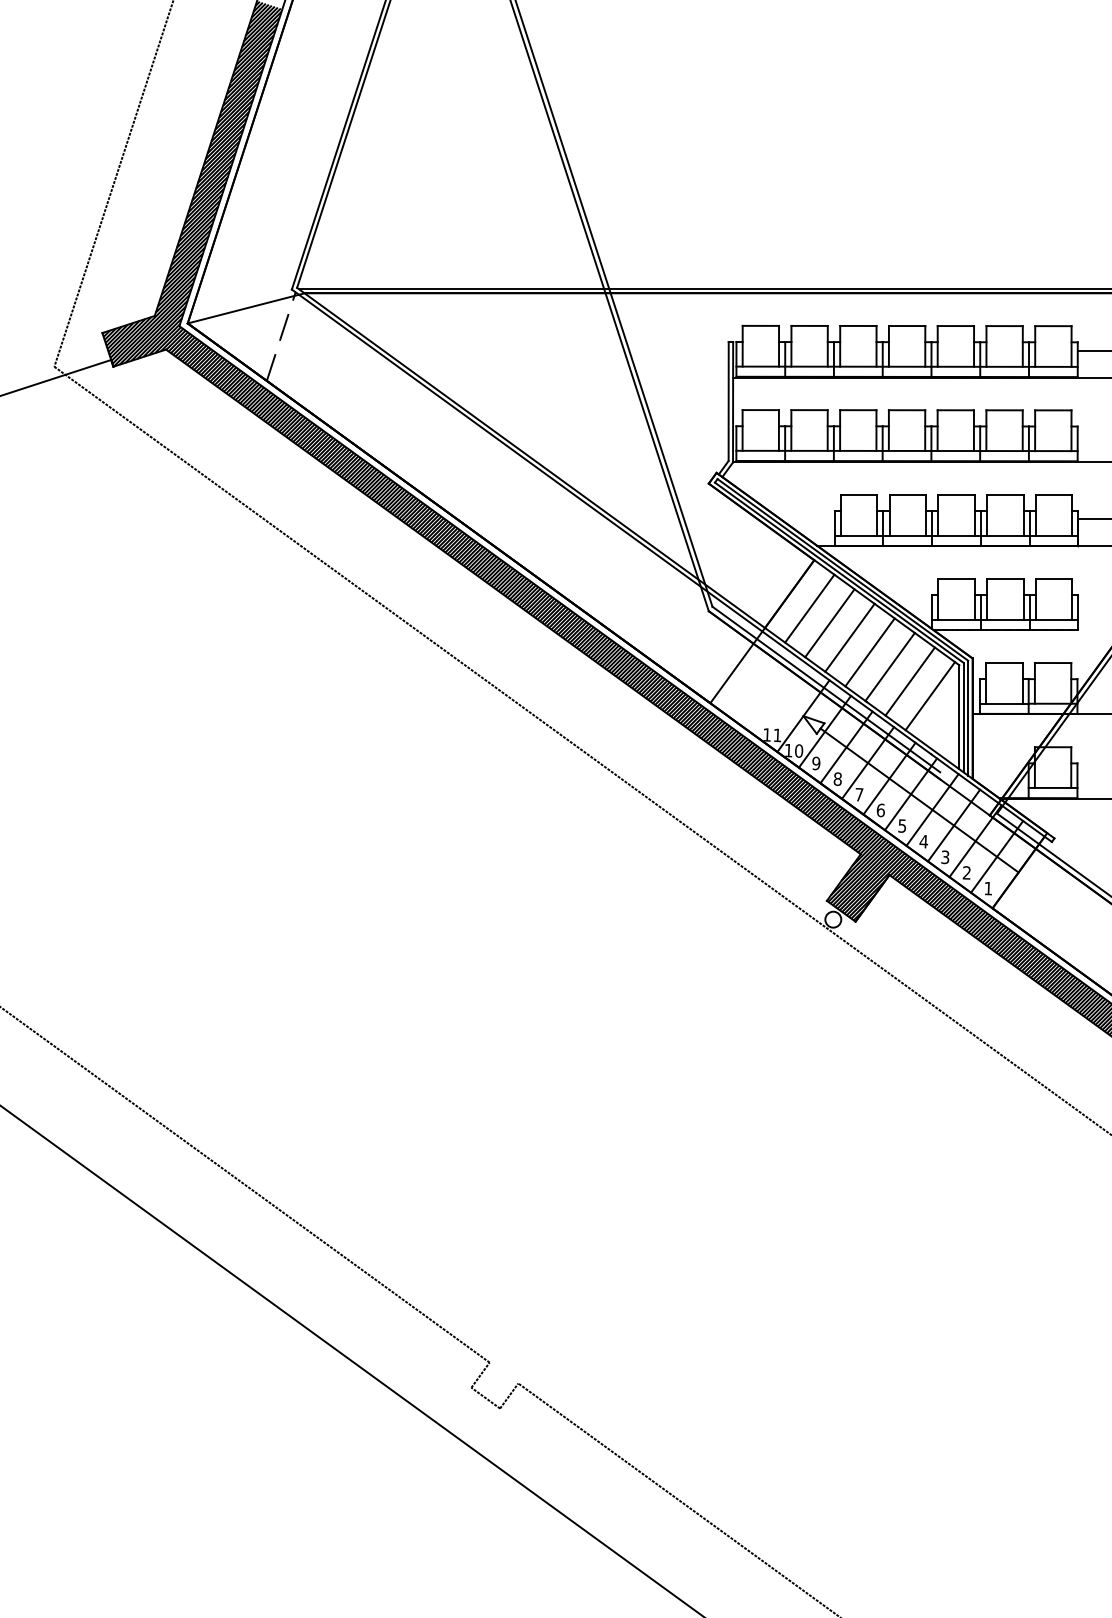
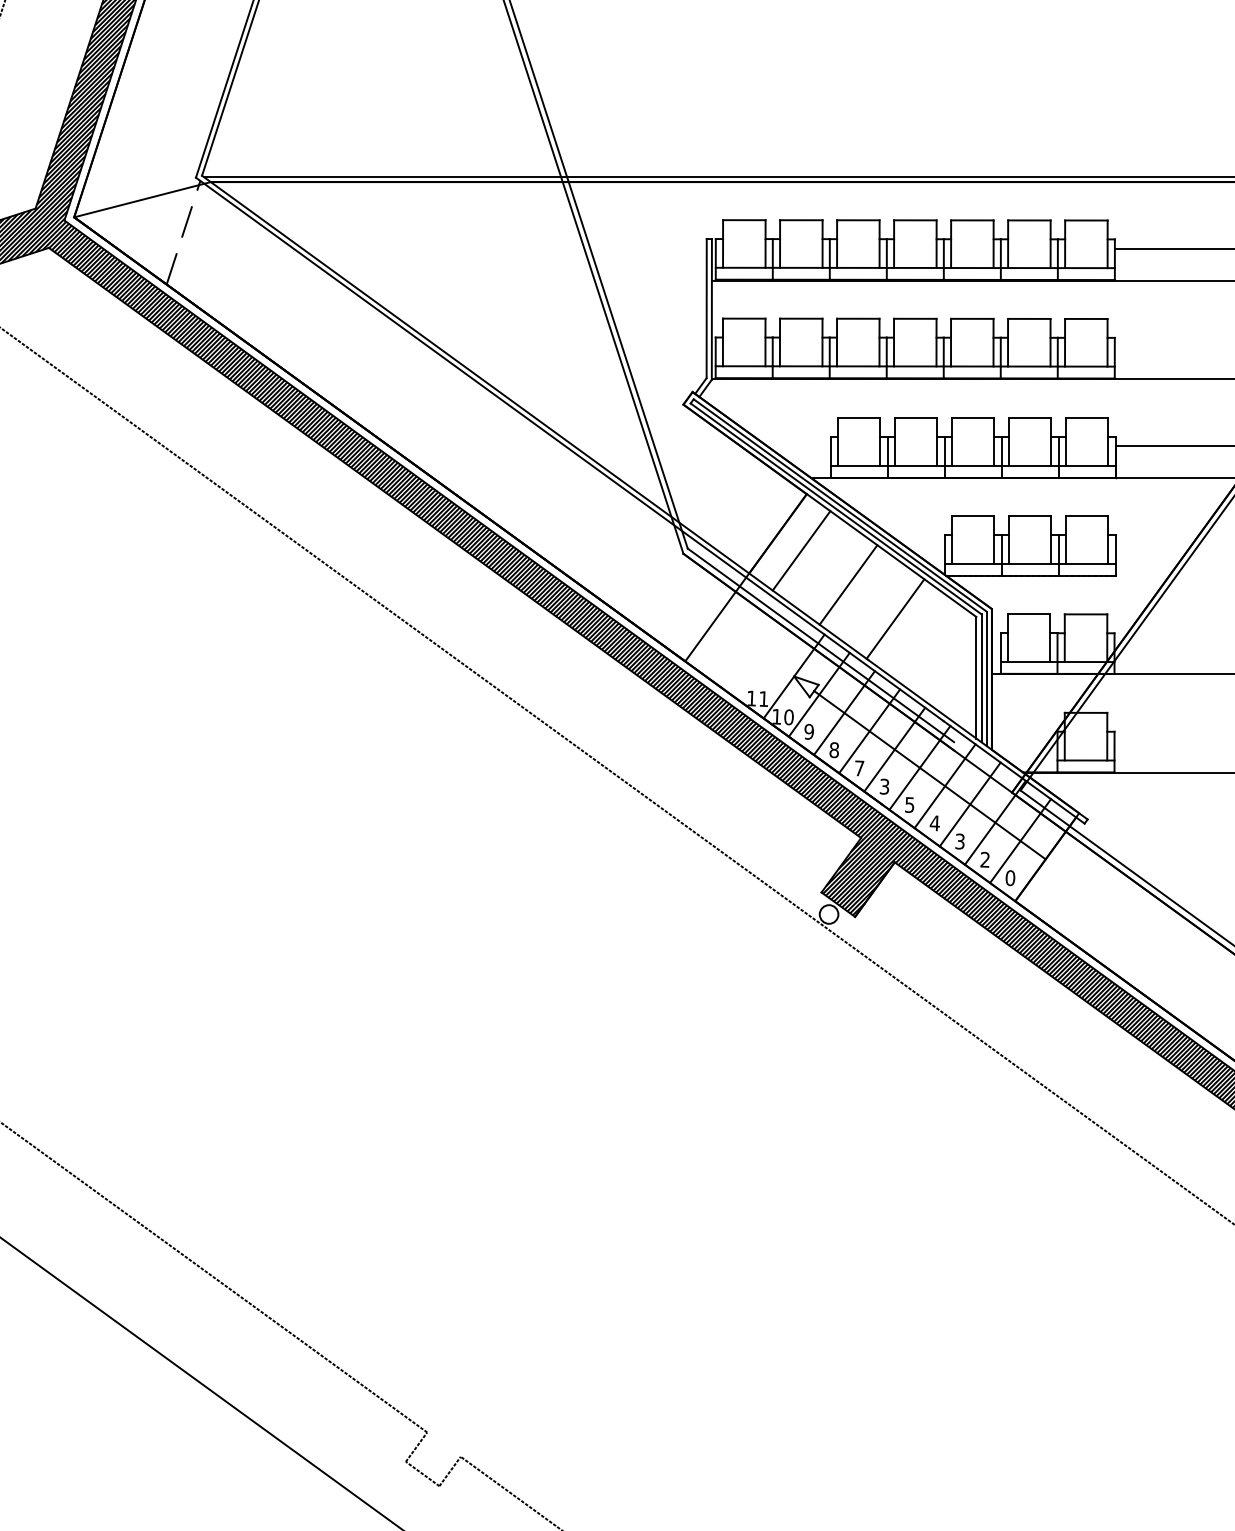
line: (829, 623) -> (824, 568), removed
line: (869, 652) -> (871, 602), removed
line: (909, 681) -> (918, 636), removed
line: (930, 696) -> (942, 653), removed
text: (880, 810) -> (884, 786), 6 -> 3
text: (988, 888) -> (1010, 878), 1 -> 0

